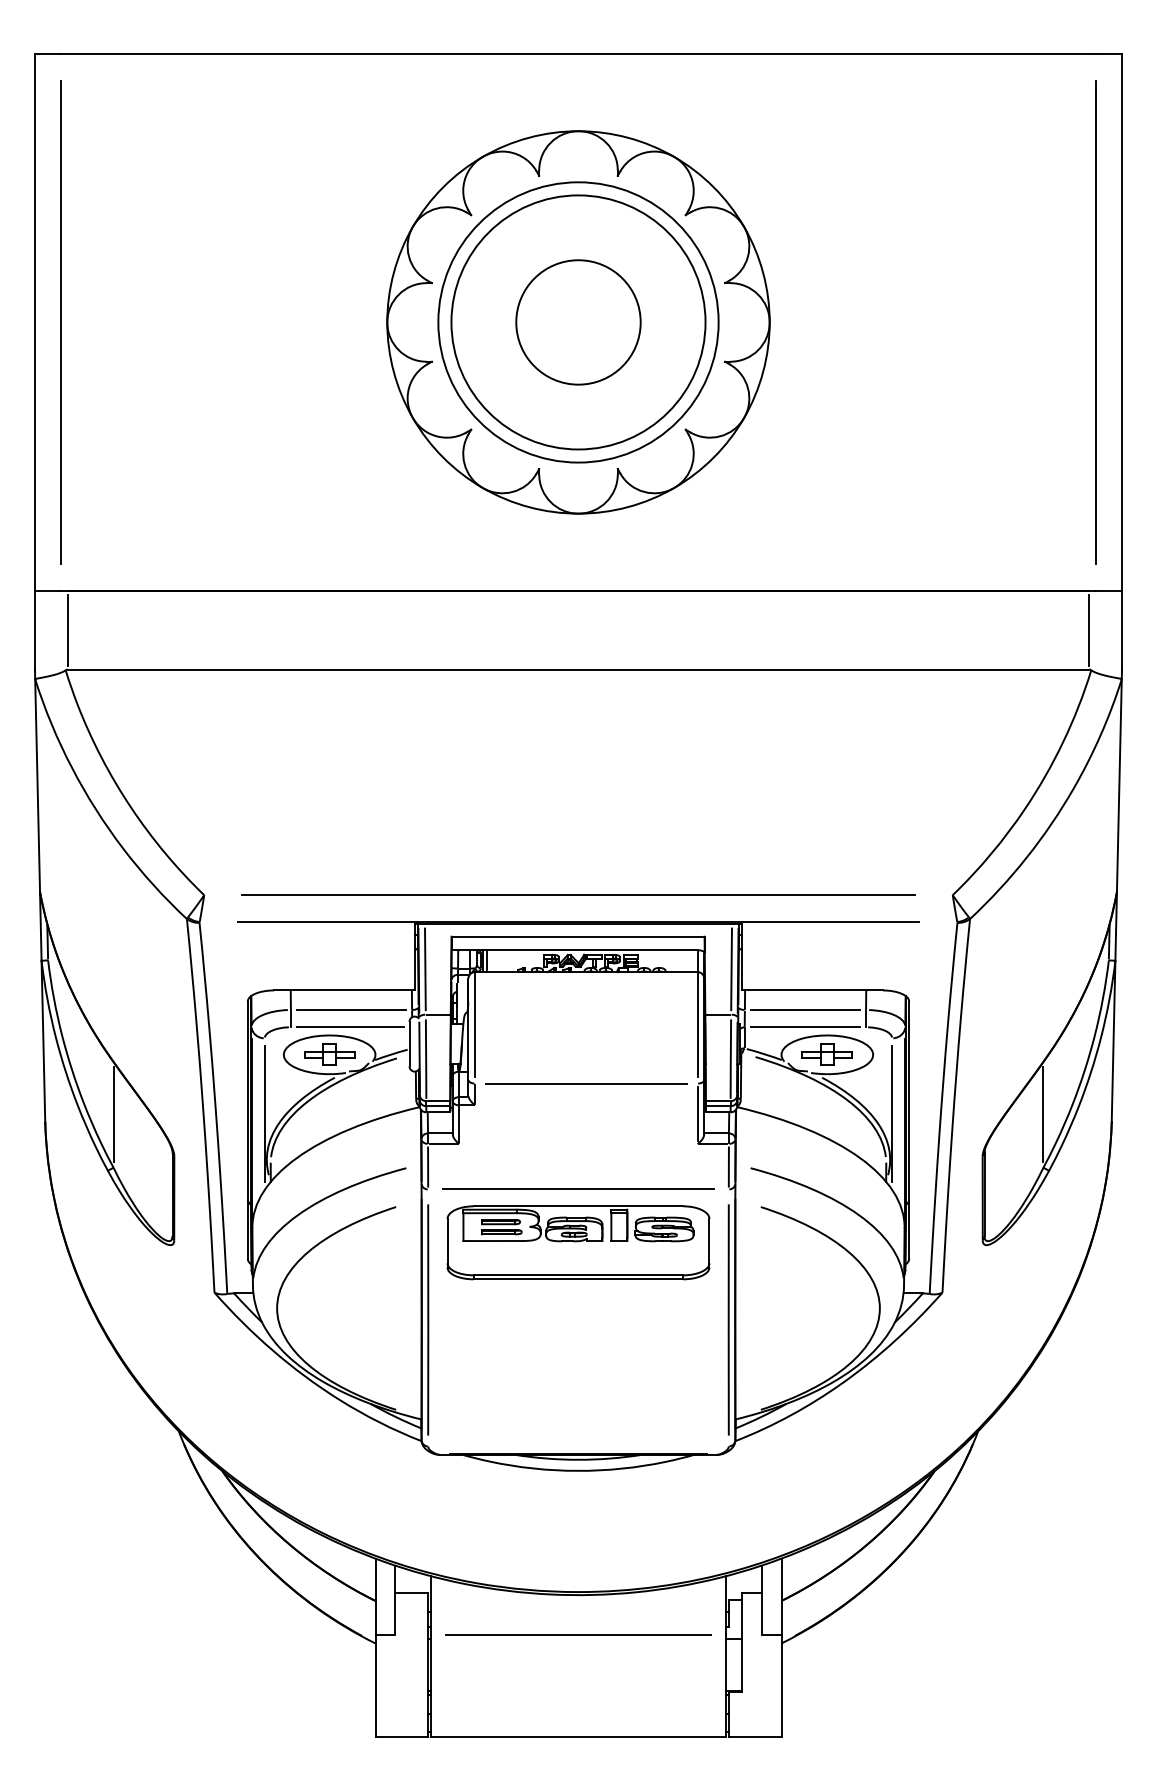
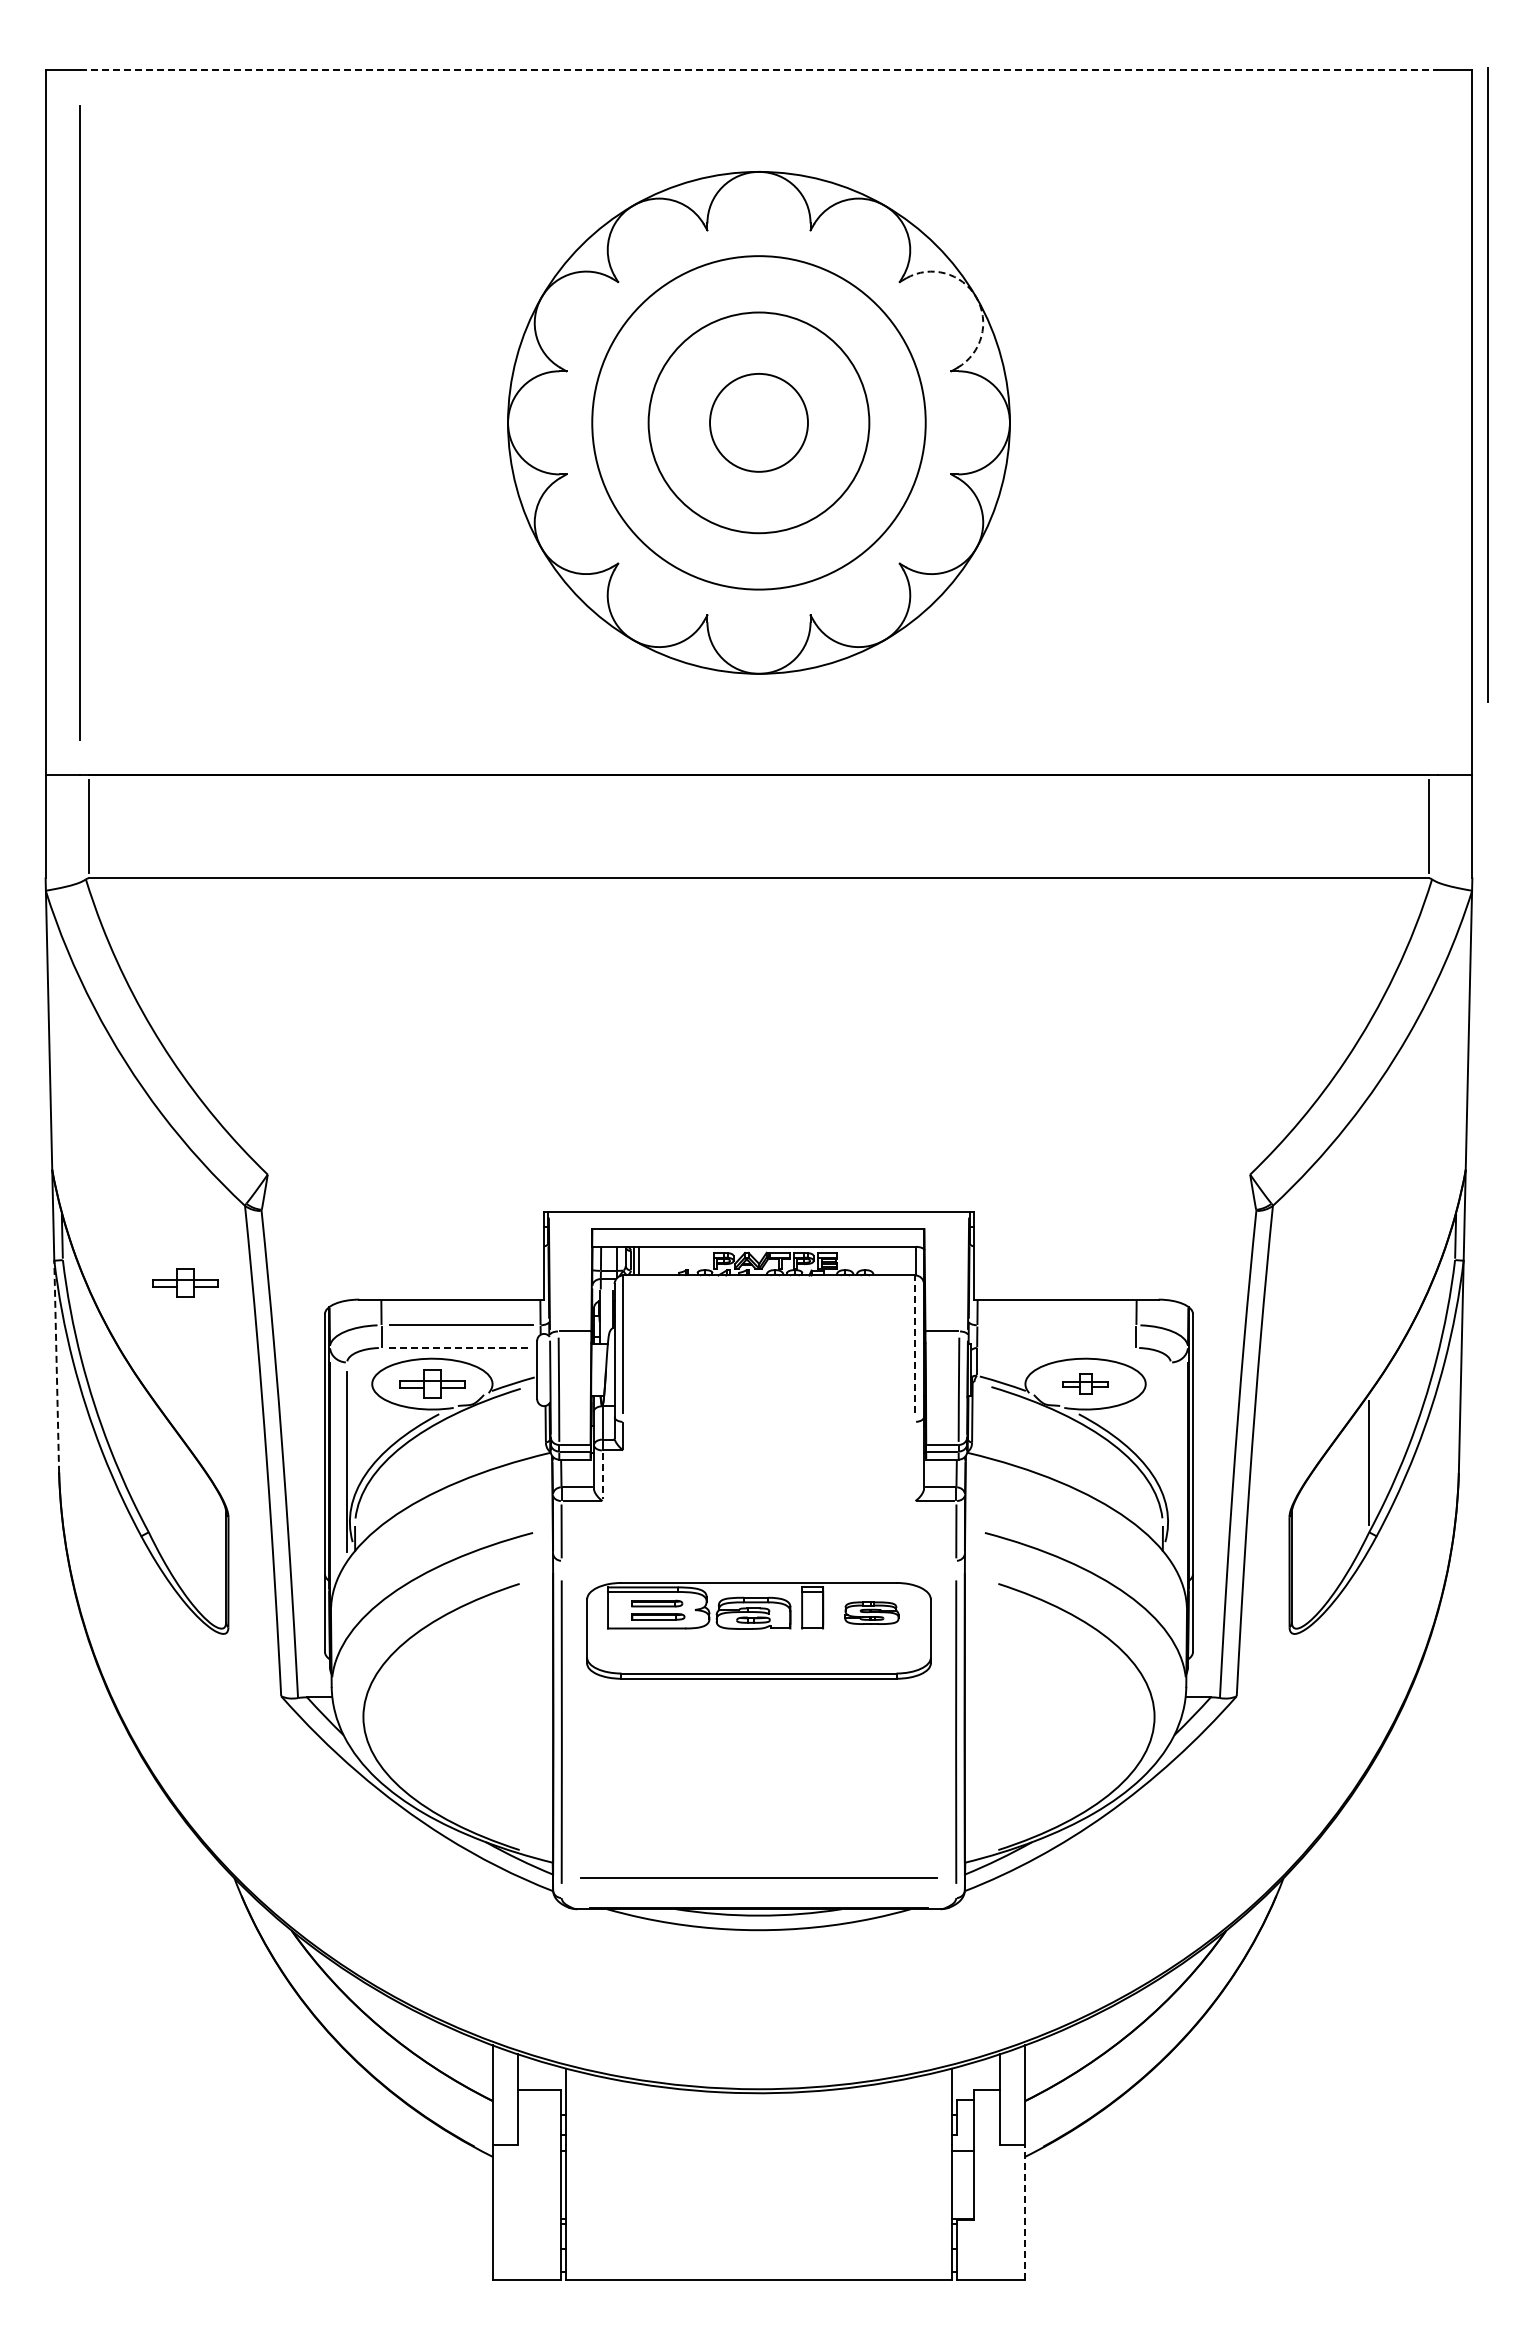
line: (578, 53) -> (759, 70), solid -> dashed
arc: (744, 226) -> (976, 297), solid -> dashed
circle: (578, 322) -> (758, 422), size x0.6
circle: (578, 322) -> (758, 422), size x0.6
line: (1095, 322) -> (1487, 384), moved
line: (578, 895) -> (758, 1174), removed
line: (578, 921) -> (758, 1209), removed
line: (424, 969) -> (557, 1271), removed
line: (731, 969) -> (959, 1271), removed
part: (141, 977) -> (185, 1282), added
line: (805, 1010) -> (1056, 1325), removed
line: (697, 1024) -> (915, 1344), solid -> dashed
line: (350, 1026) -> (459, 1347), solid -> dashed
line: (805, 1026) -> (1056, 1347), removed
line: (43, 1041) -> (56, 1366), solid -> dashed
part: (827, 1054) -> (1085, 1383), size x0.7
line: (586, 1083) -> (769, 1421), removed
line: (697, 1113) -> (915, 1461), removed
line: (892, 1113) -> (1170, 1461), removed
line: (113, 1114) -> (148, 1462), removed
line: (459, 1124) -> (602, 1475), solid -> dashed
line: (578, 1189) -> (758, 1877), moved
part: (664, 1228) -> (871, 1612), size x0.7
line: (578, 1634) -> (758, 2144), removed
line: (781, 1685) -> (1025, 2211), solid -> dashed

